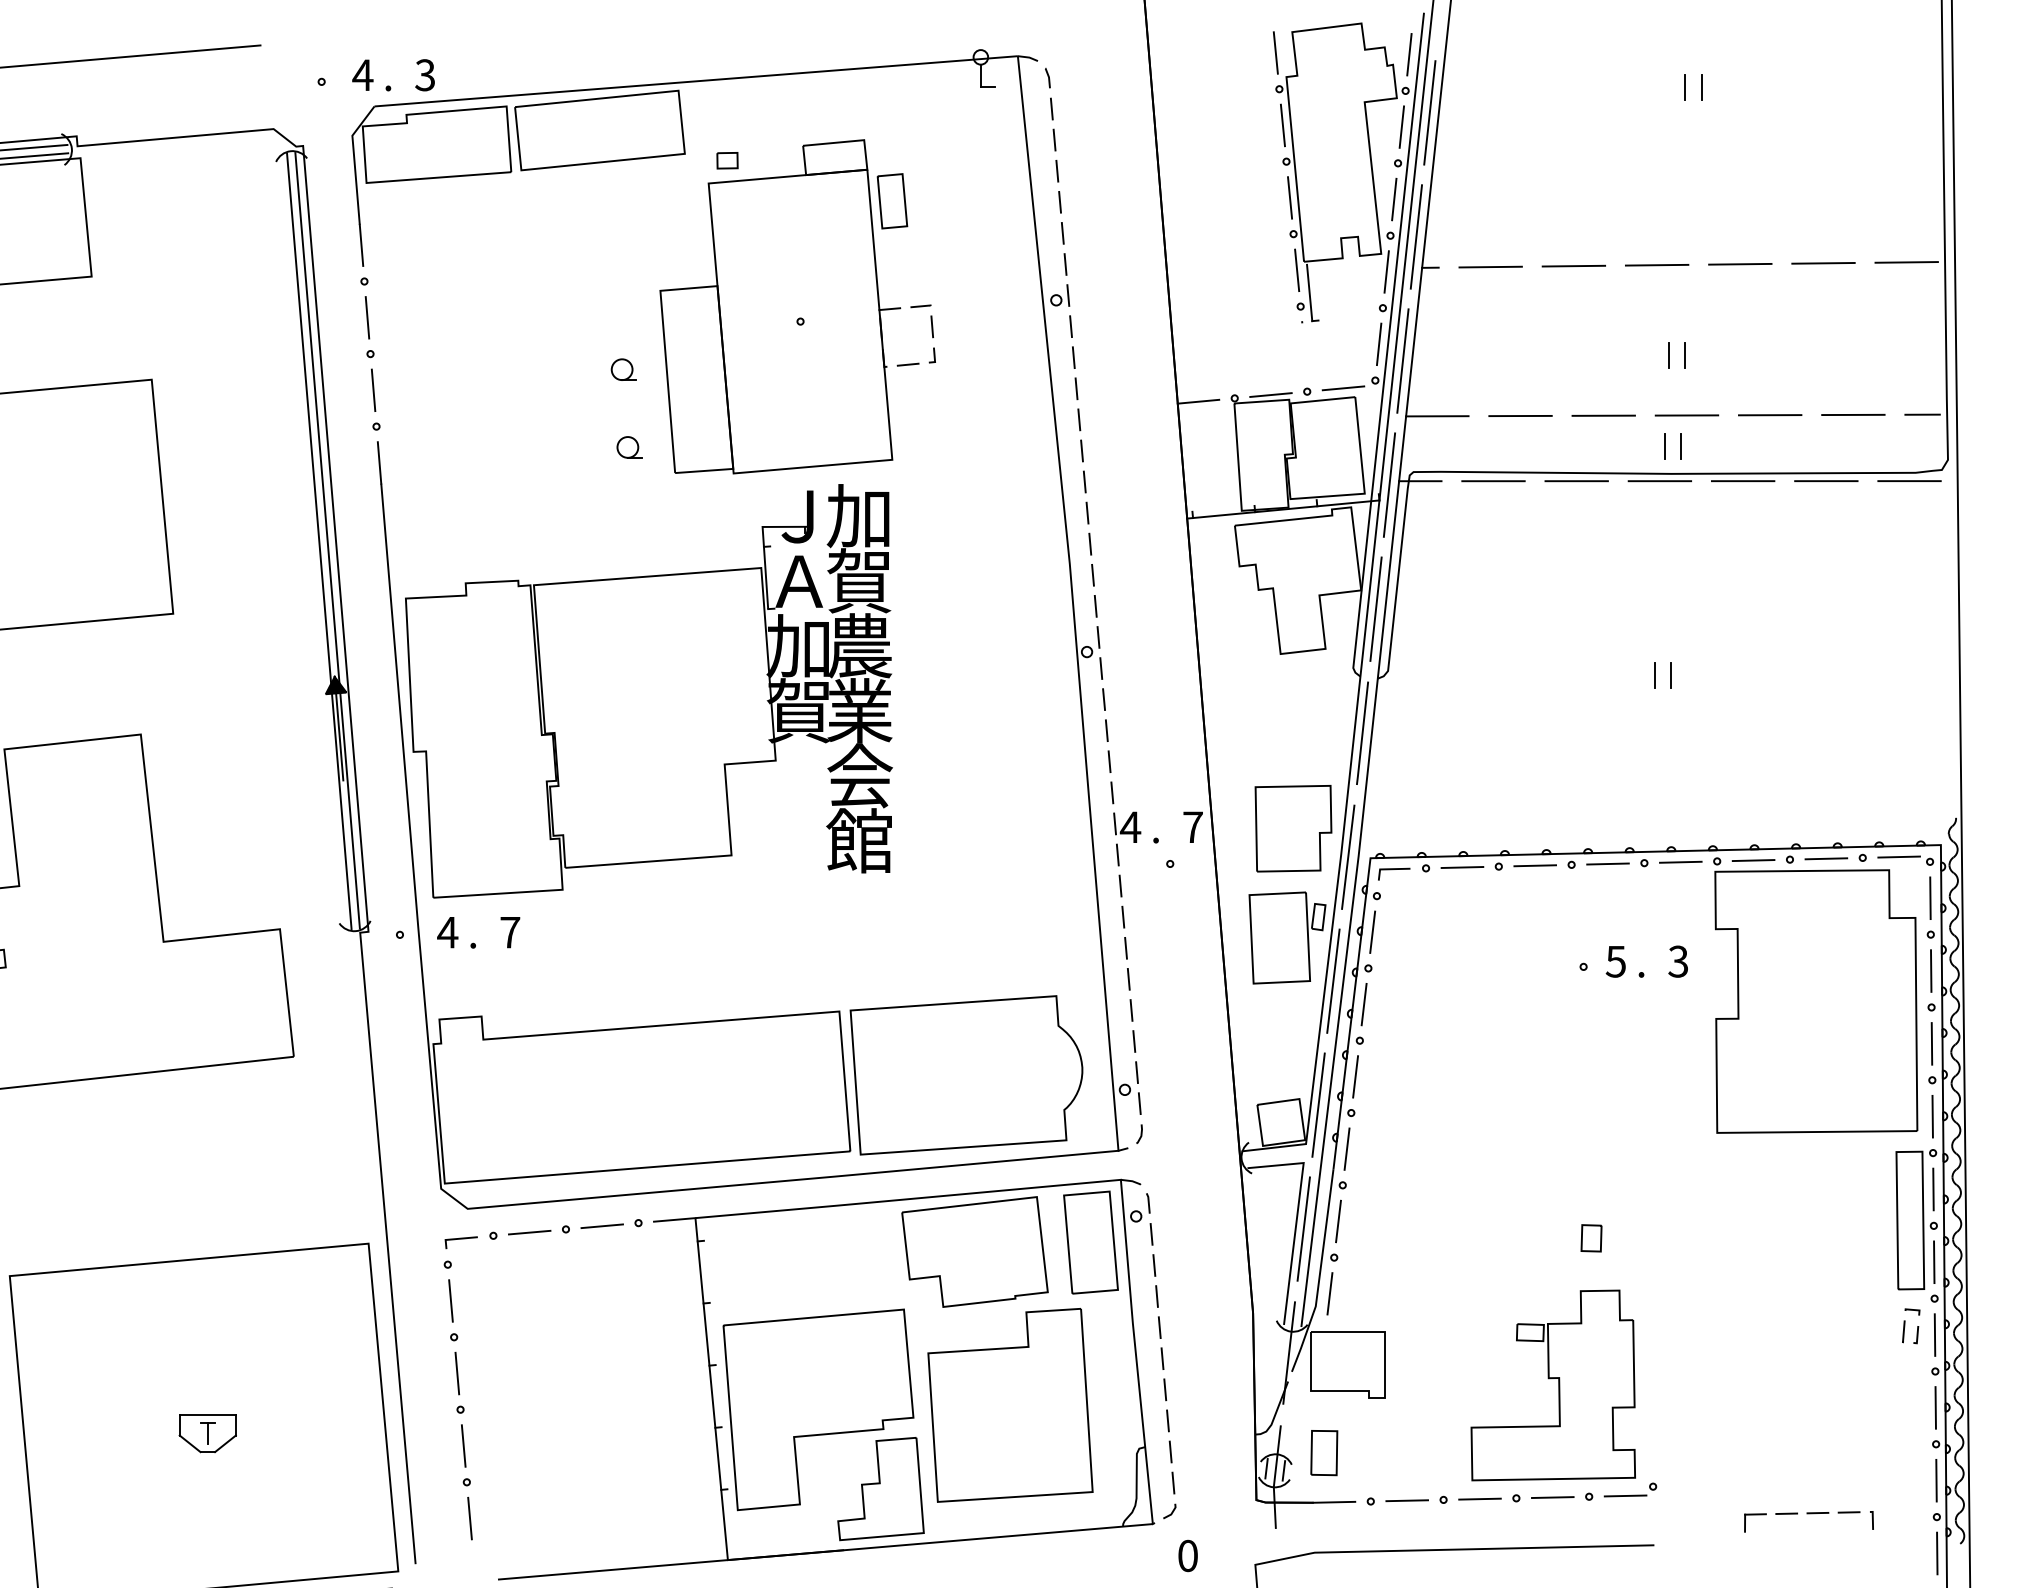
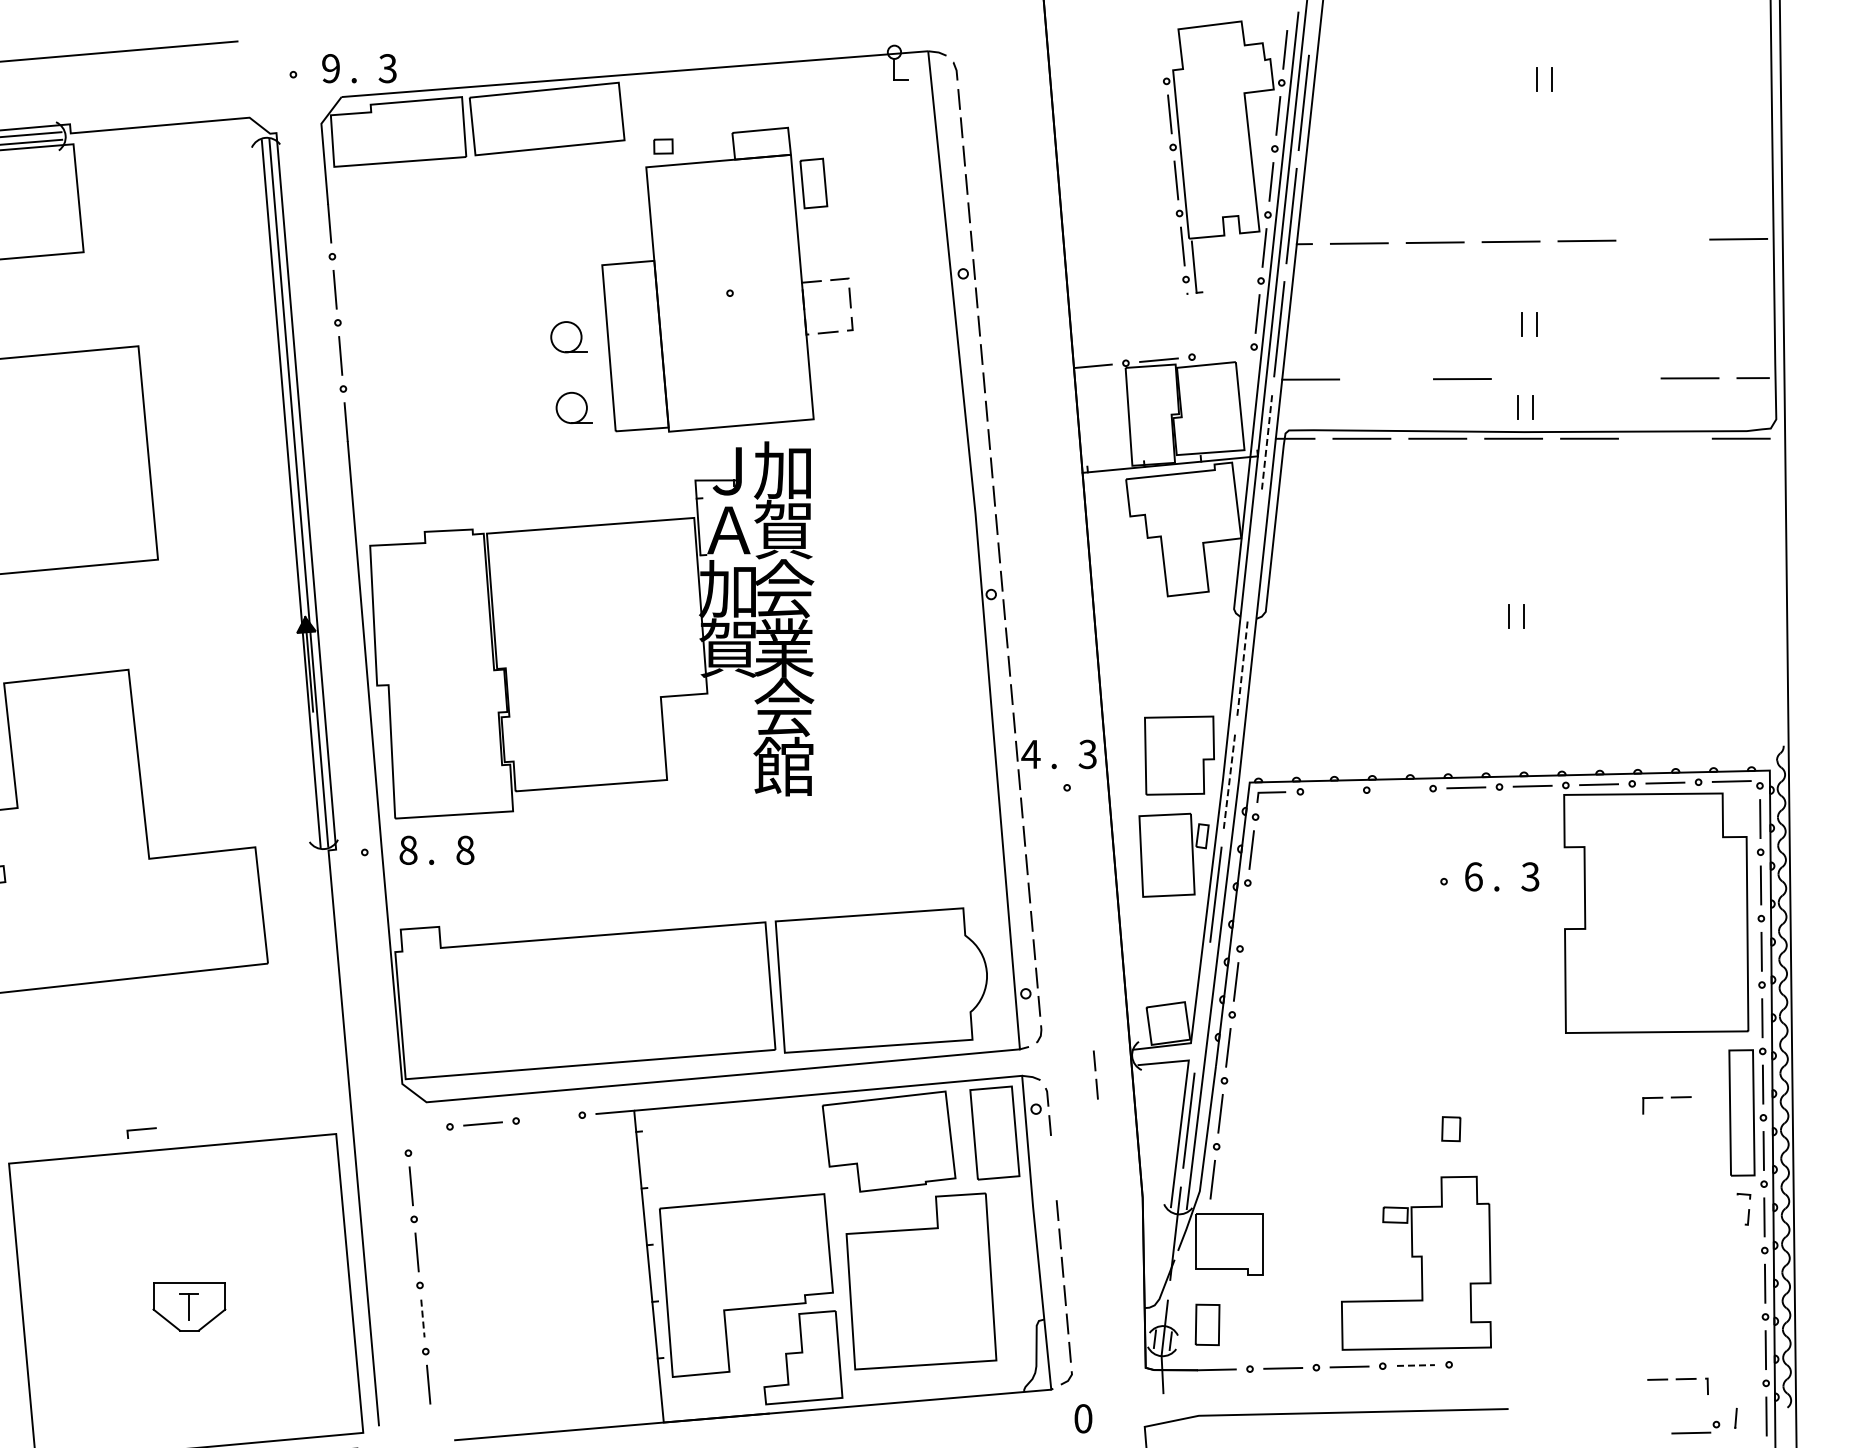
line: (1275, 53) -> (1163, 48), removed
text: (362, 75) -> (330, 68), 4 -> 9
line: (1823, 262) -> (1662, 239), removed
part: (623, 369) -> (568, 336), size x1.6
line: (1343, 387) -> (1225, 353), removed
line: (1686, 415) -> (1537, 378), removed
line: (1769, 415) -> (1613, 378), removed
line: (1520, 416) -> (1386, 379), removed
part: (628, 446) -> (573, 407), size x1.6
line: (1825, 480) -> (1664, 438), removed
line: (1389, 485) -> (1267, 442), solid -> dashed
line: (1375, 609) -> (1254, 555), removed
text: (861, 645) -> (785, 588), 農 -> 会
line: (1362, 734) -> (1242, 669), solid -> dashed
text: (1192, 827) -> (1087, 754), 7 -> 3
line: (1348, 858) -> (1229, 782), solid -> dashed
line: (1534, 864) -> (1399, 788), removed
line: (1462, 866) -> (1333, 790), removed
text: (447, 931) -> (408, 849), 4 -> 8
text: (510, 931) -> (465, 849), 7 -> 8
text: (1615, 961) -> (1473, 876), 5 -> 6
line: (1363, 1004) -> (1243, 915), removed
line: (1318, 1104) -> (1202, 1007), removed
line: (602, 1225) -> (549, 1117), removed
line: (461, 1239) -> (141, 1130), moved
line: (1155, 1277) -> (1095, 1071), moved
line: (1903, 1330) -> (1735, 1417), moved
part: (207, 1433) -> (189, 1307), size x1.4
line: (463, 1445) -> (422, 1318), solid -> dashed
part: (1630, 1489) -> (1695, 1427), moved
line: (1552, 1497) -> (1415, 1365), solid -> dashed
part: (1767, 1515) -> (1663, 1098), moved

